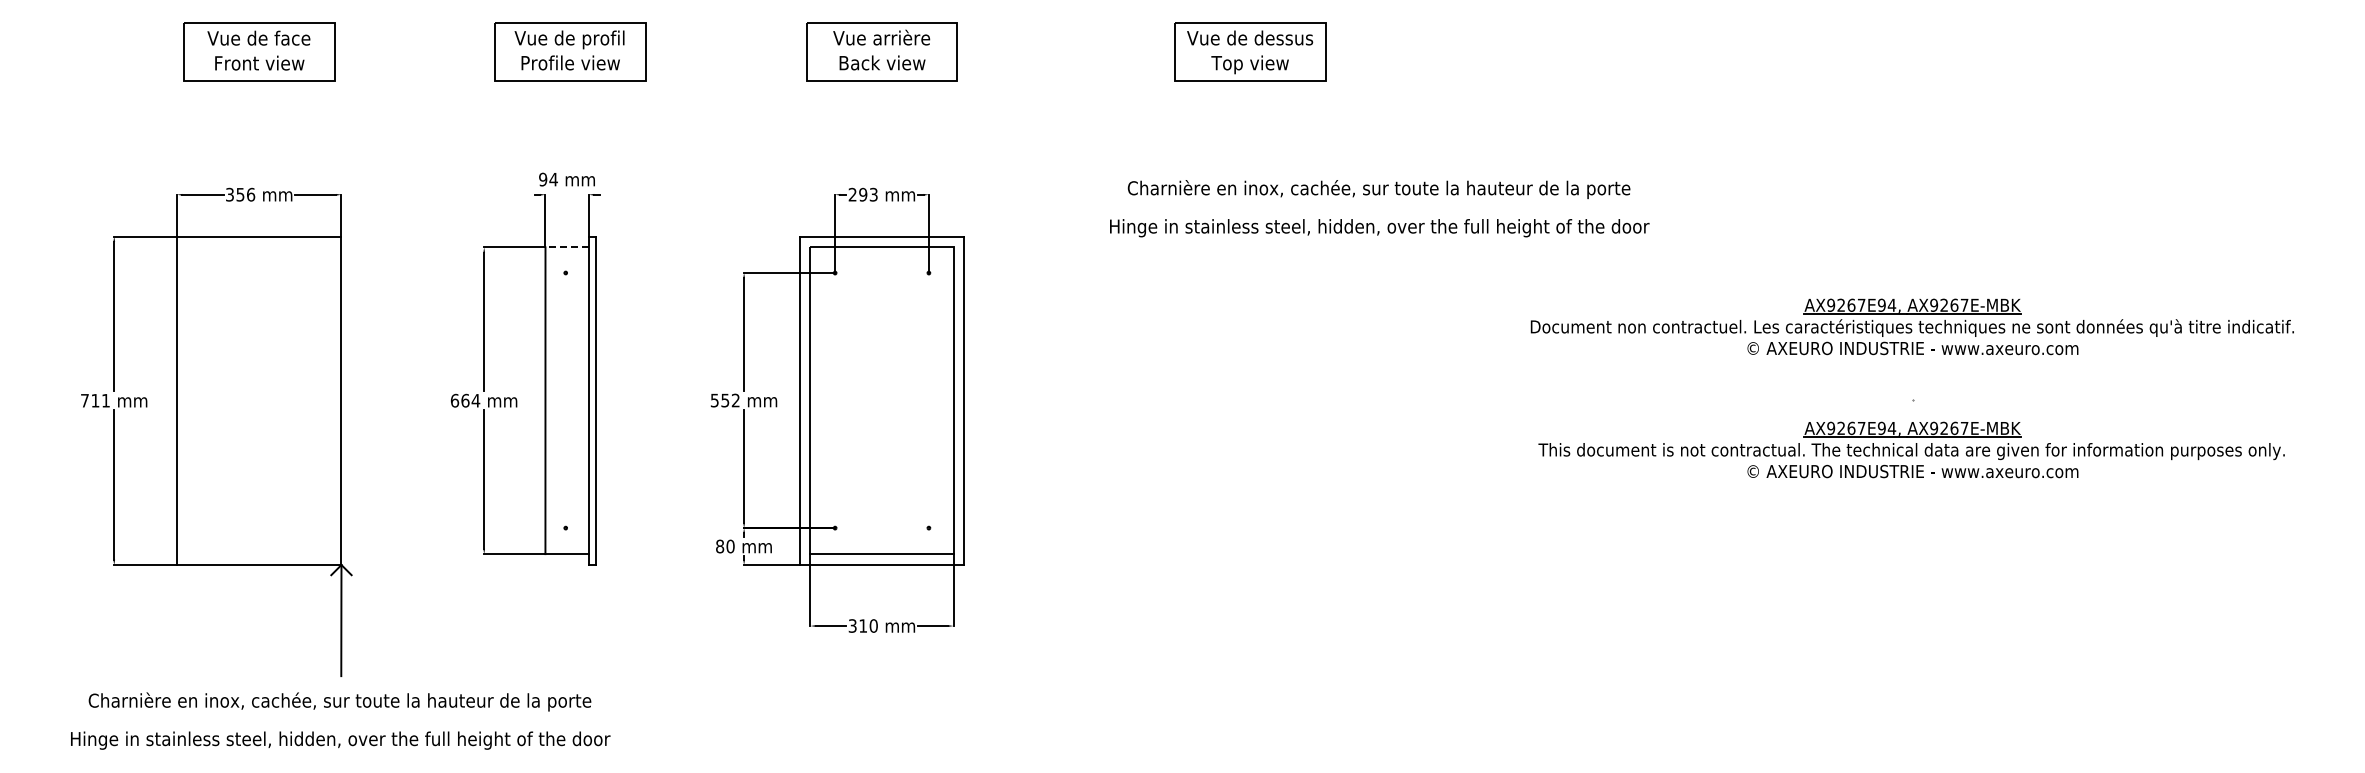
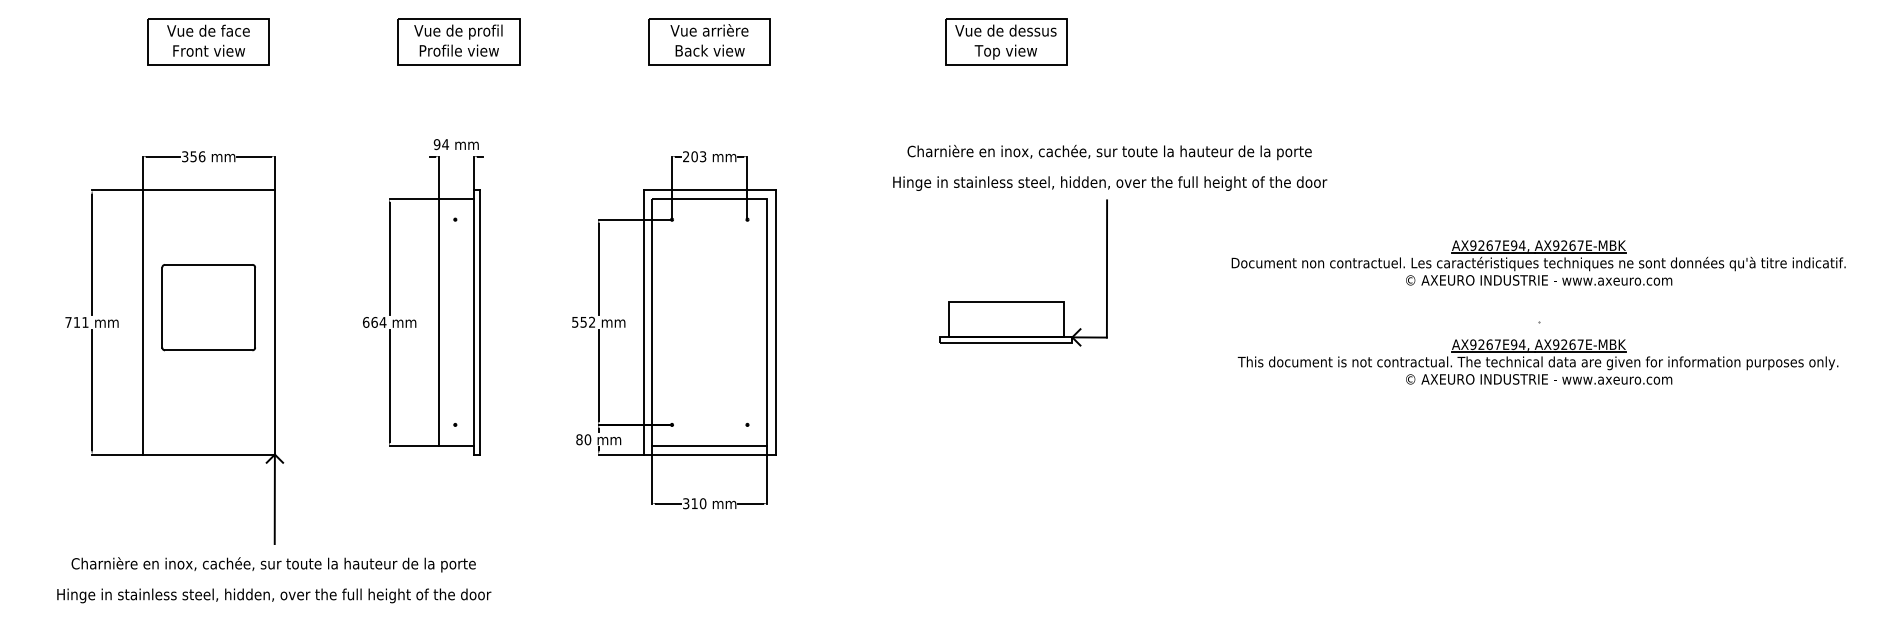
text: (863, 194) -> (694, 156), 293 -> 203
line: (567, 247) -> (456, 199), dashed -> solid
part: (1271, 375) -> (1023, 302), added
part: (258, 382) -> (208, 307), added

